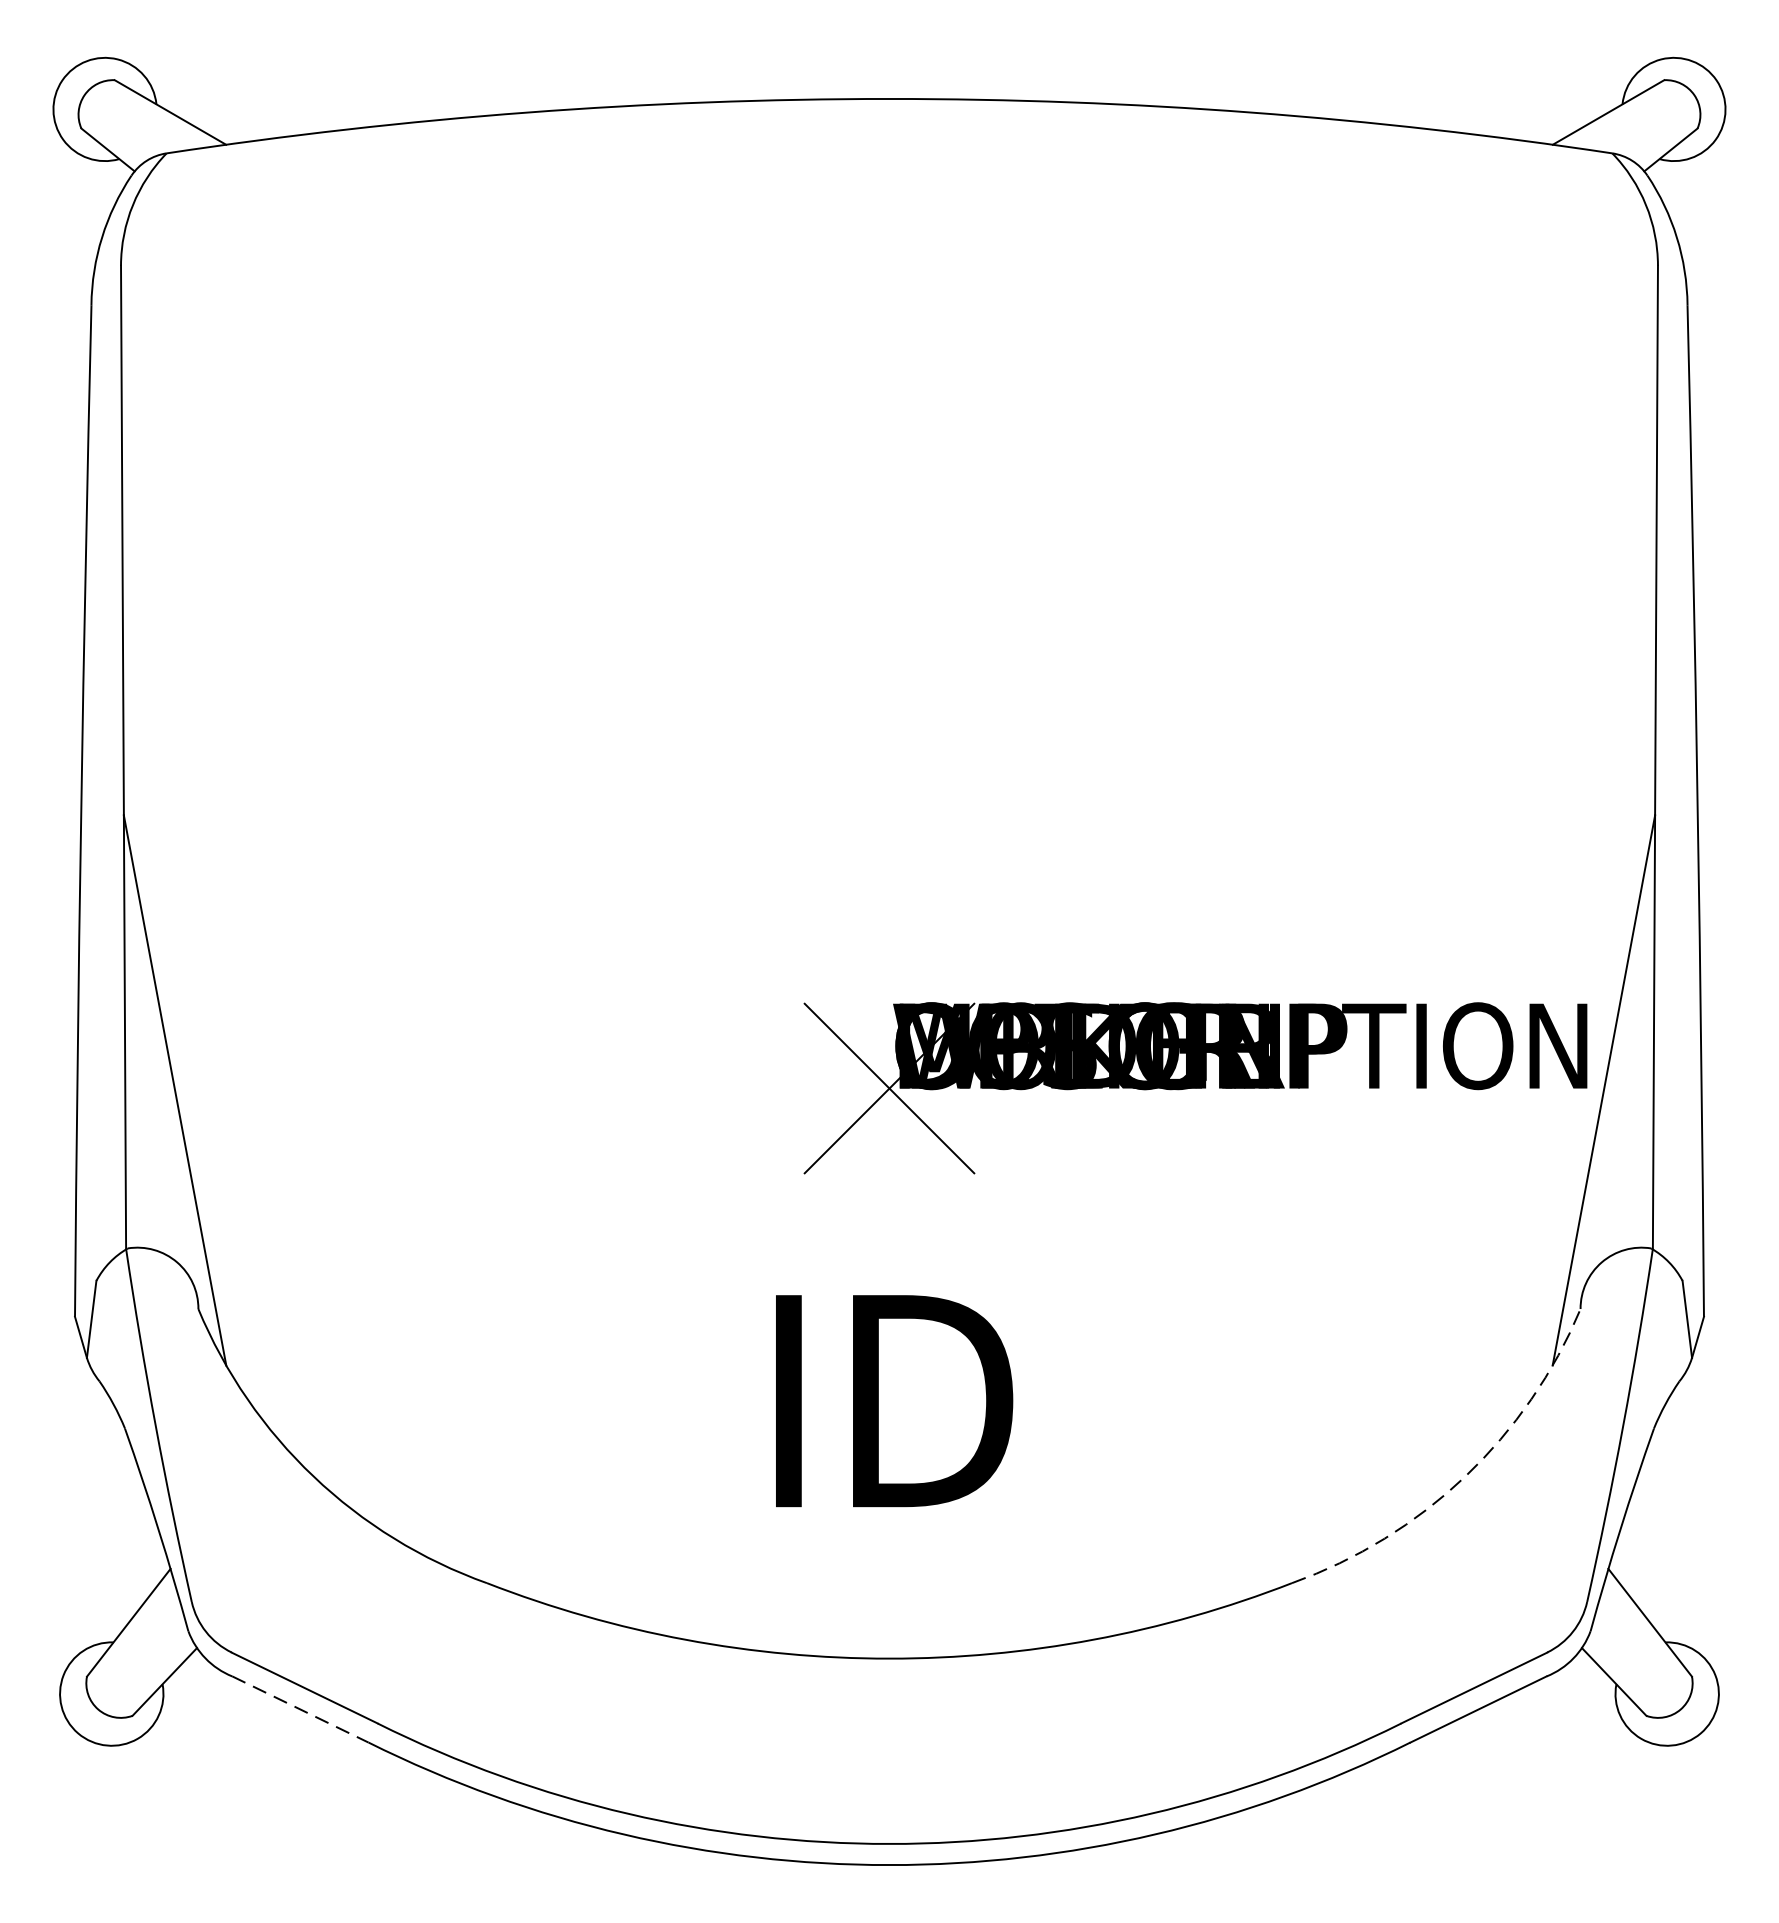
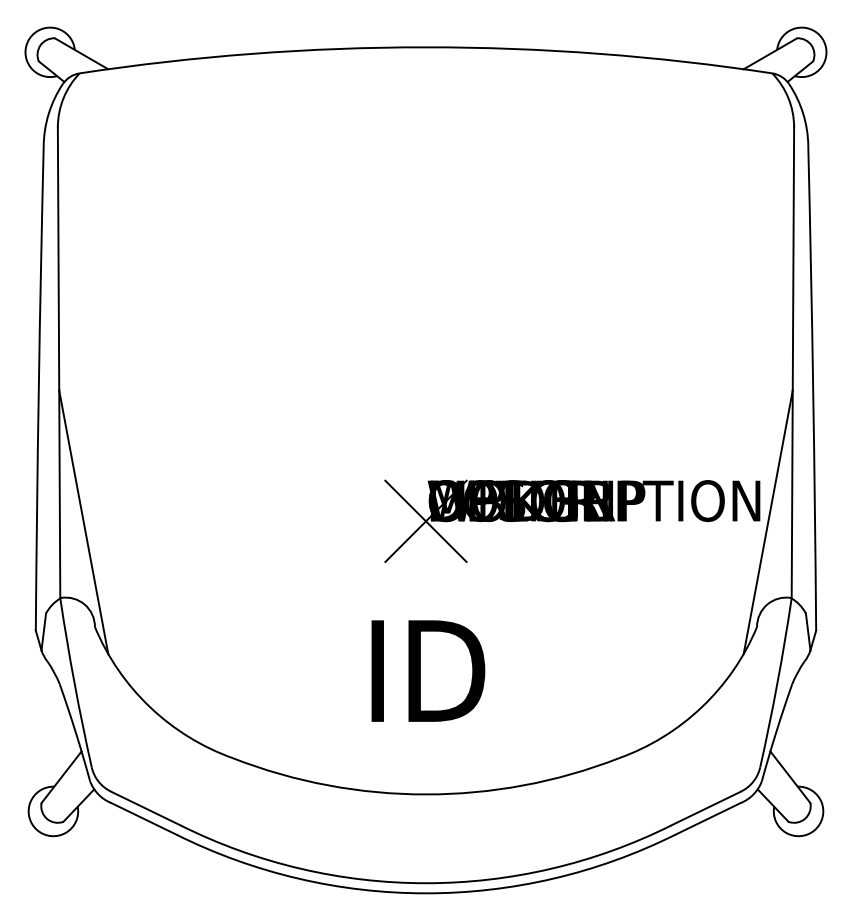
arc: (1464, 1477) -> (701, 707), dashed -> solid
line: (301, 1710) -> (144, 819), dashed -> solid

